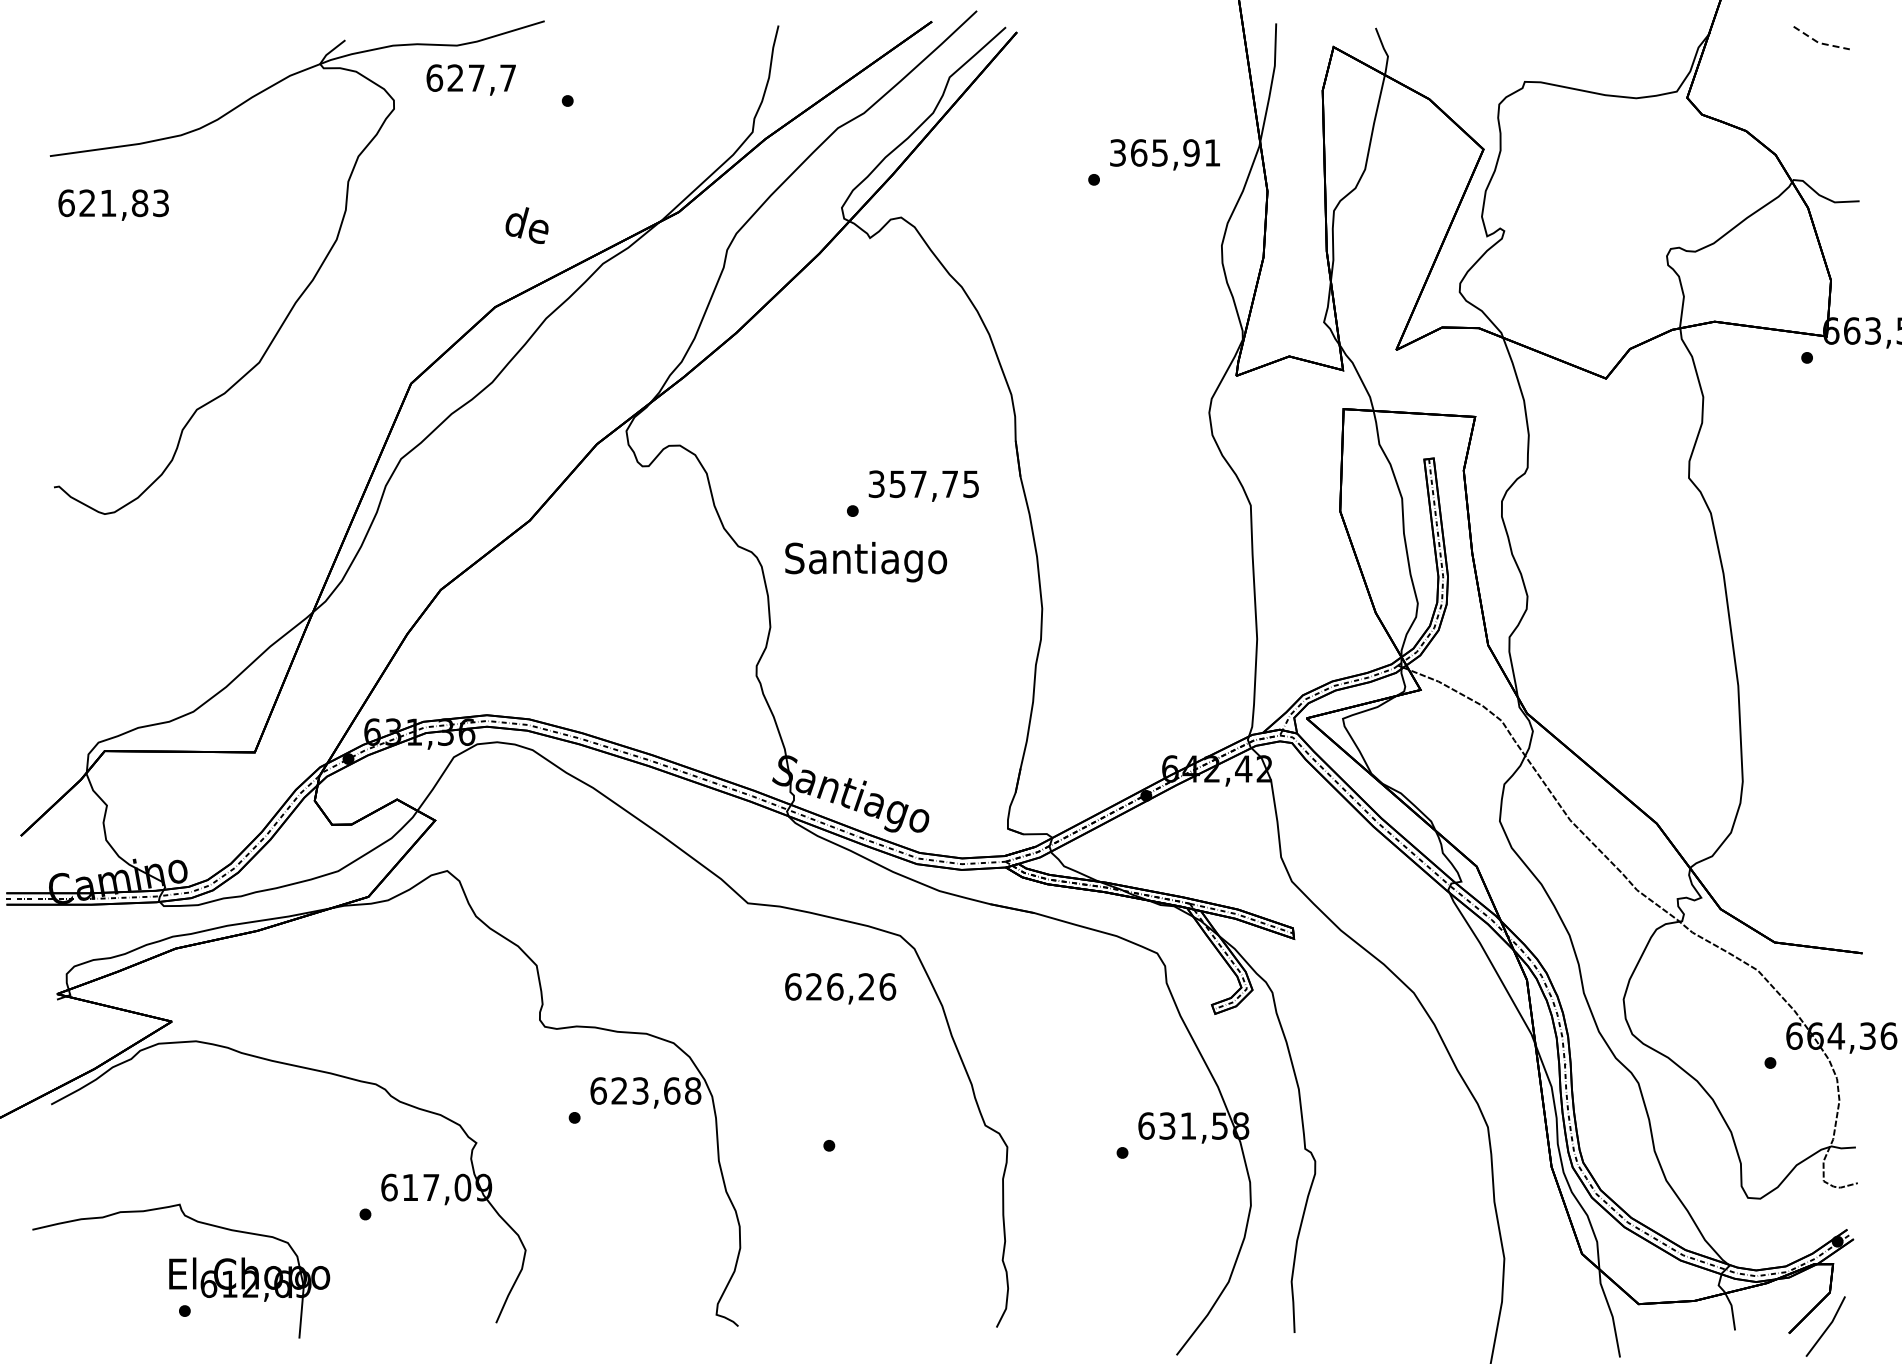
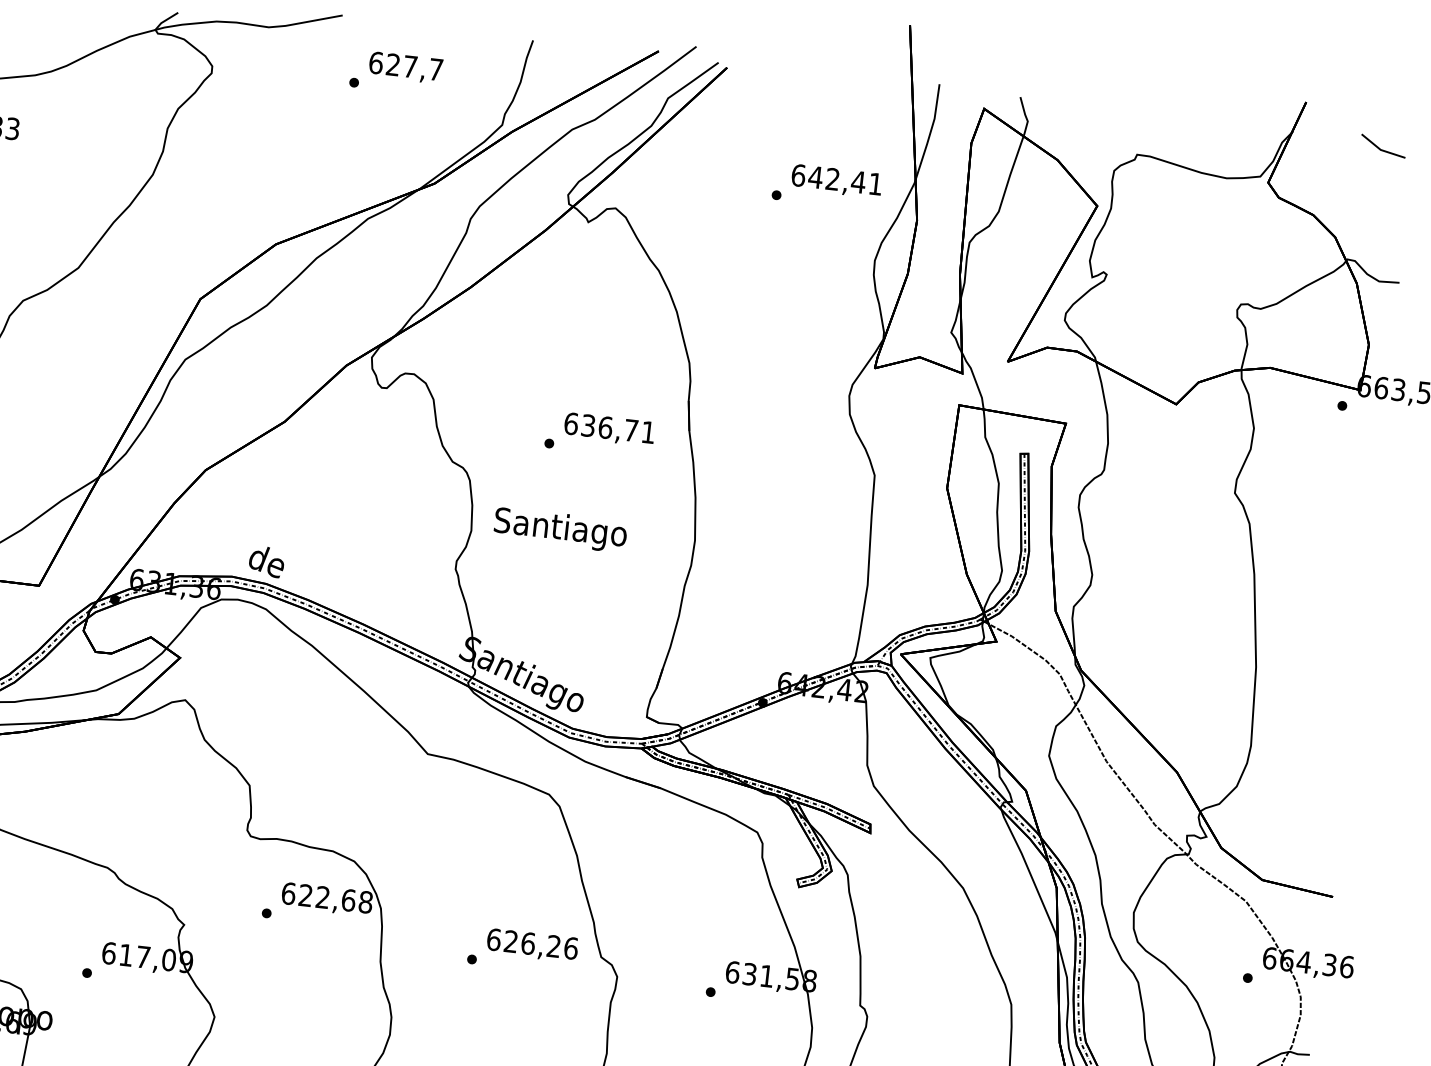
line: (1818, 43) -> (1380, 150), dashed -> solid
text: (470, 79) -> (405, 67), moved
text: (1155, 152) -> (829, 178), 365,91 -> 642,41
text: (526, 225) -> (266, 561), moved
text: (923, 484) -> (609, 428), 357,75 -> 636,71
text: (866, 562) -> (560, 530), moved
text: (840, 988) -> (532, 945), moved
text: (640, 1090) -> (322, 897), 623,68 -> 622,68

